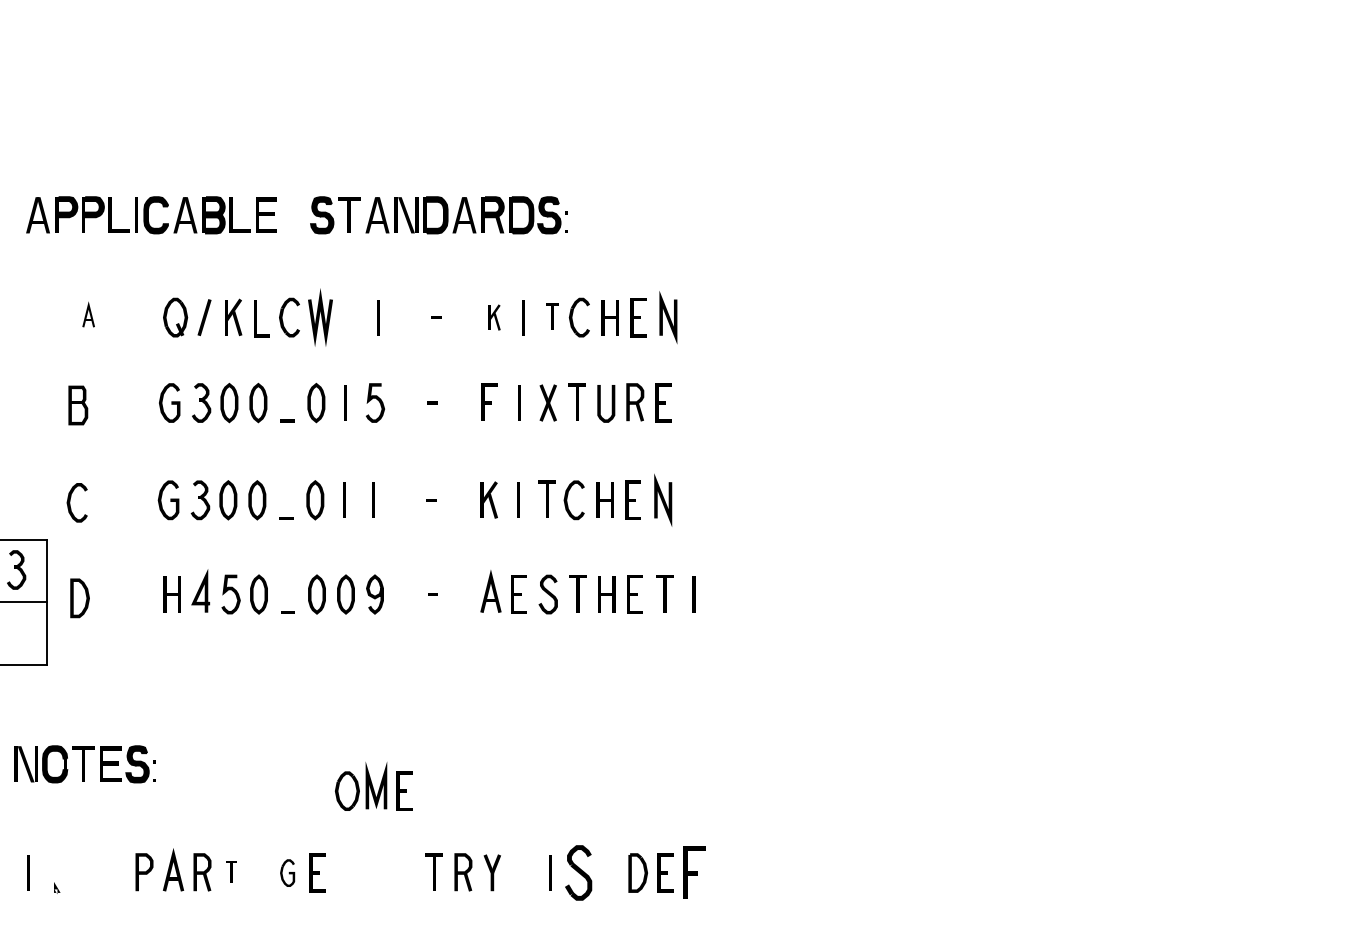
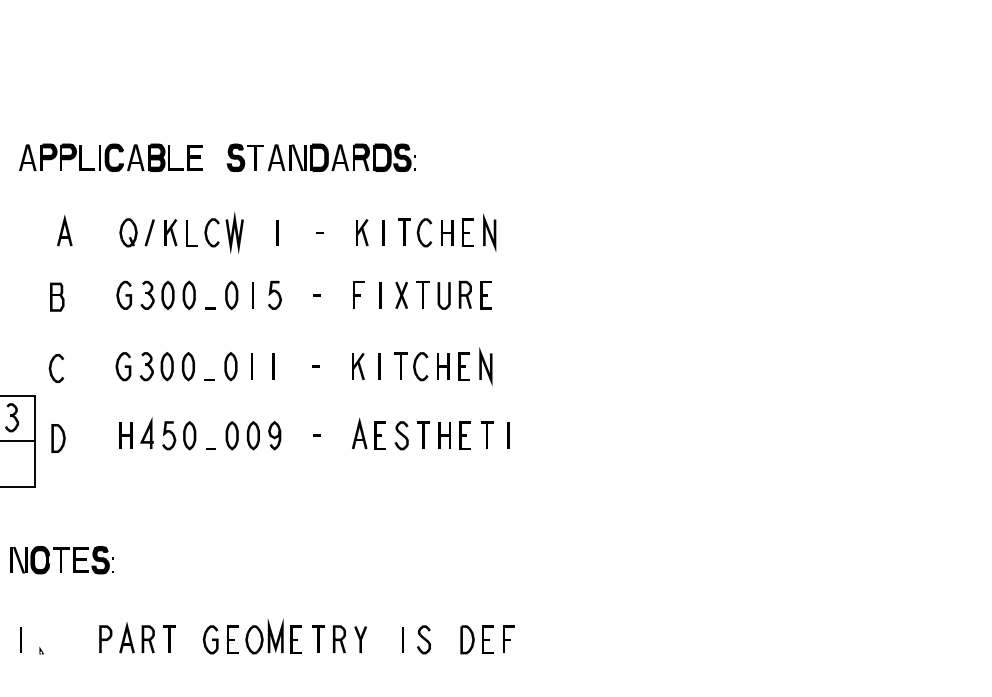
part: (88, 314) -> (64, 230), size x1.67
part: (552, 315) -> (404, 231), size x1.43
part: (494, 317) -> (362, 232), size x1.43
part: (373, 786) -> (273, 636), moved
part: (231, 871) -> (169, 638), size x1.67
part: (694, 871) -> (508, 638), size x0.71
part: (287, 872) -> (210, 639), size x1.43
part: (578, 872) -> (423, 639), size x0.71

